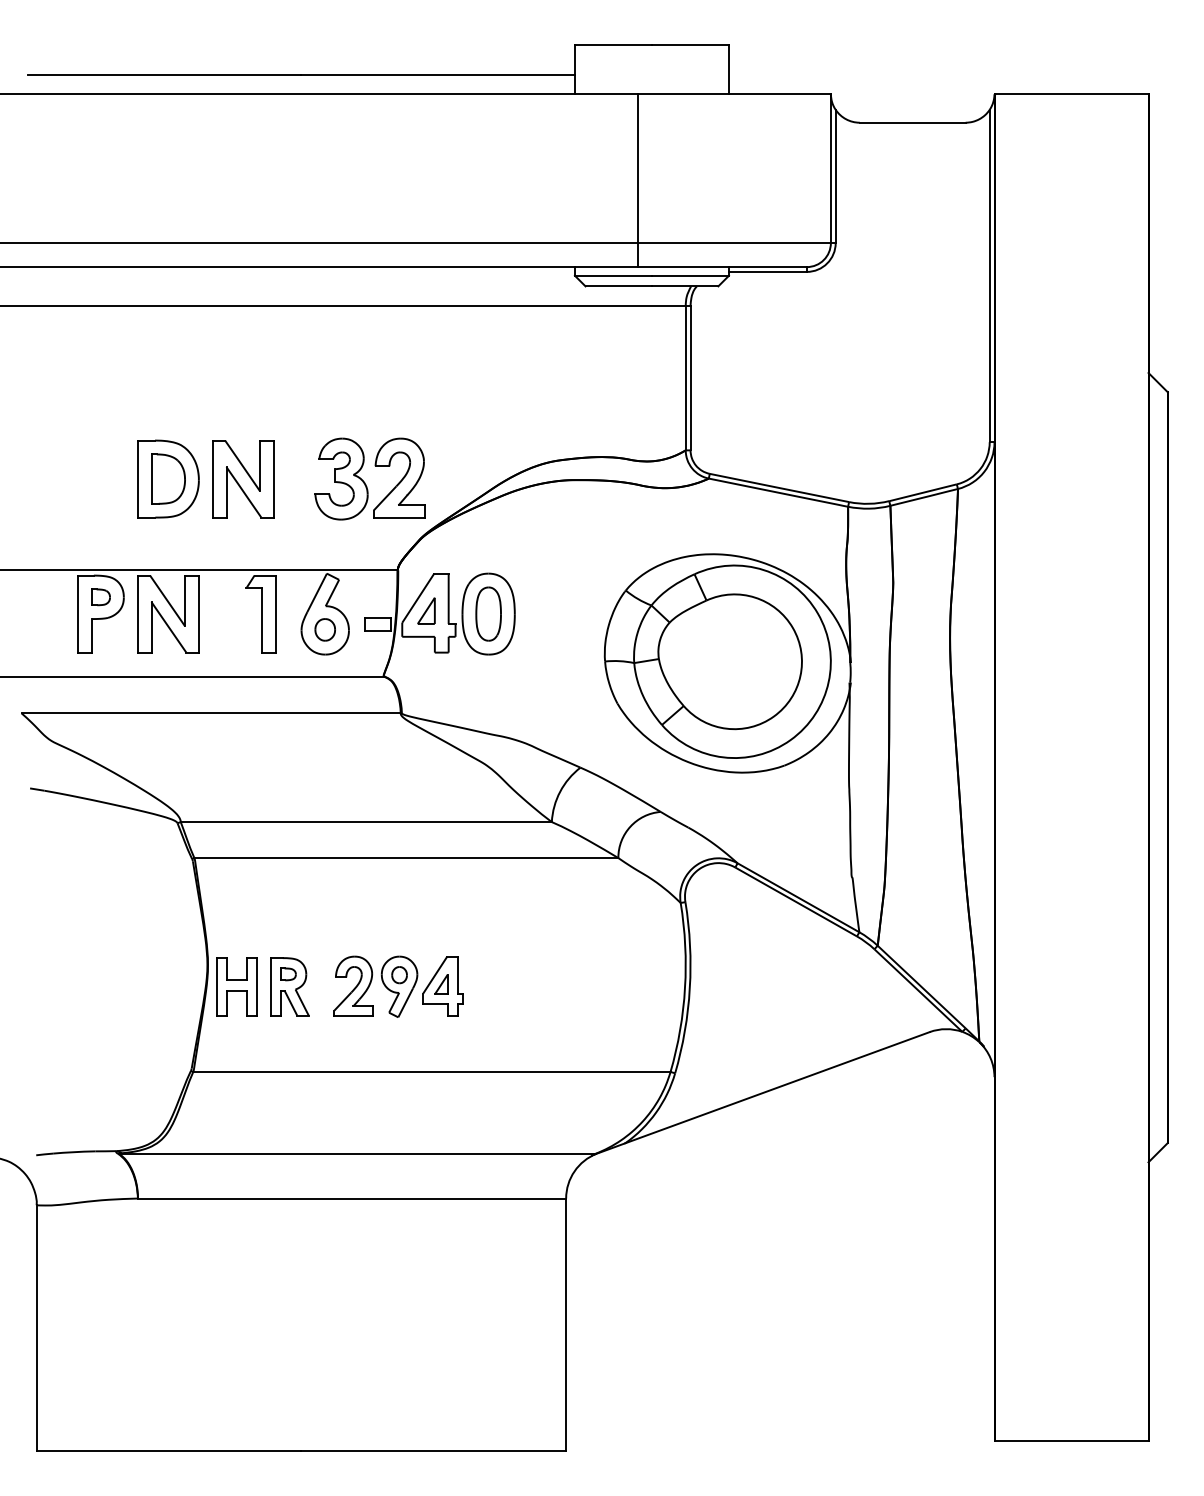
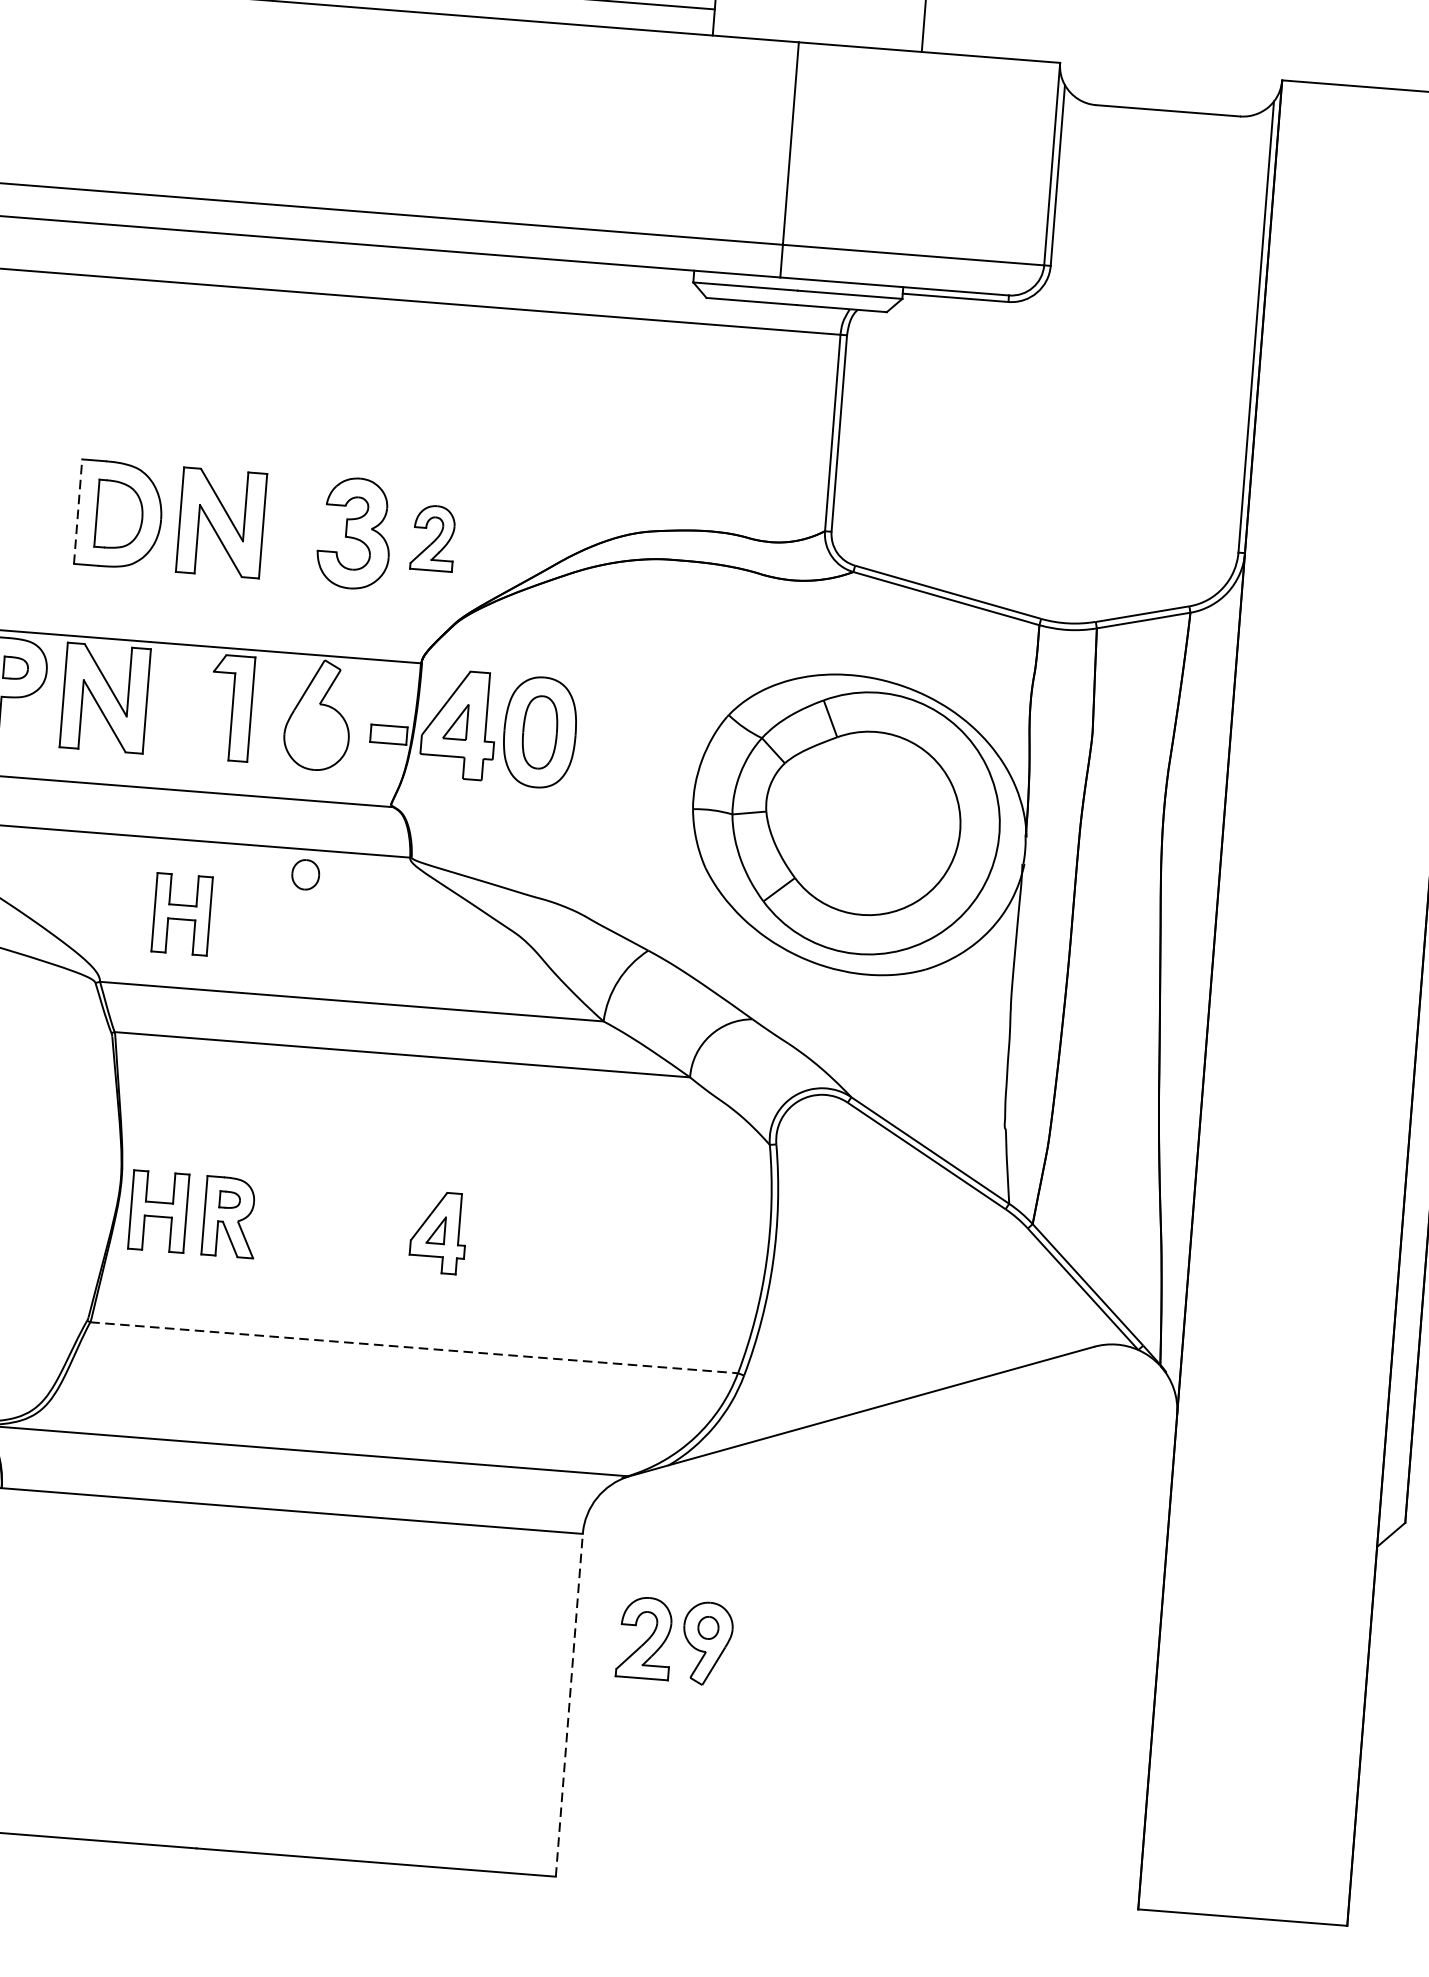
part: (399, 477) -> (433, 537), size x0.6
line: (137, 479) -> (77, 512), solid -> dashed
part: (324, 629) -> (304, 874), moved
part: (236, 767) -> (181, 913), added
part: (375, 986) -> (674, 1640), moved
line: (431, 1071) -> (413, 1347), solid -> dashed
line: (566, 1324) -> (569, 1704), solid -> dashed

